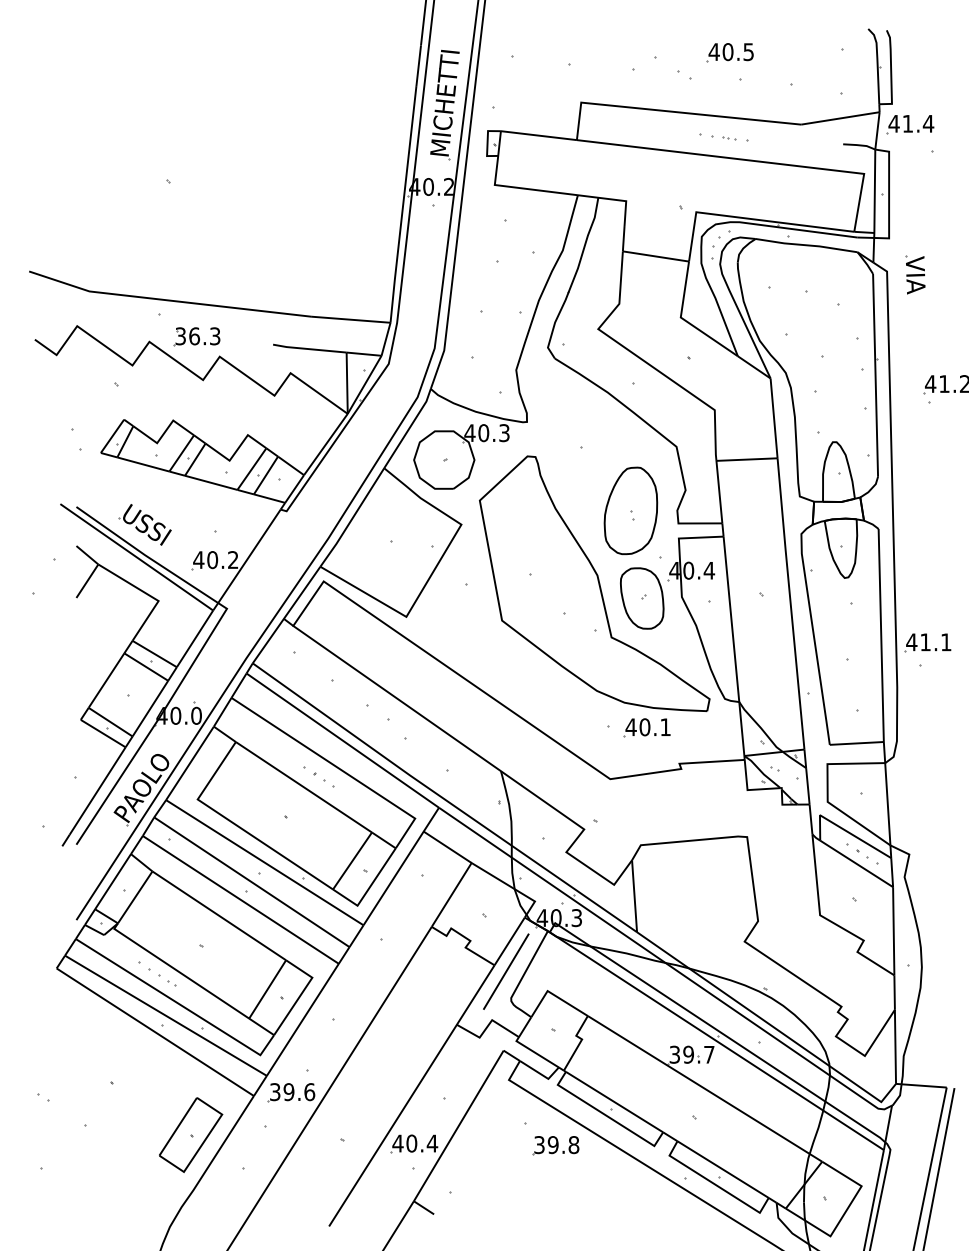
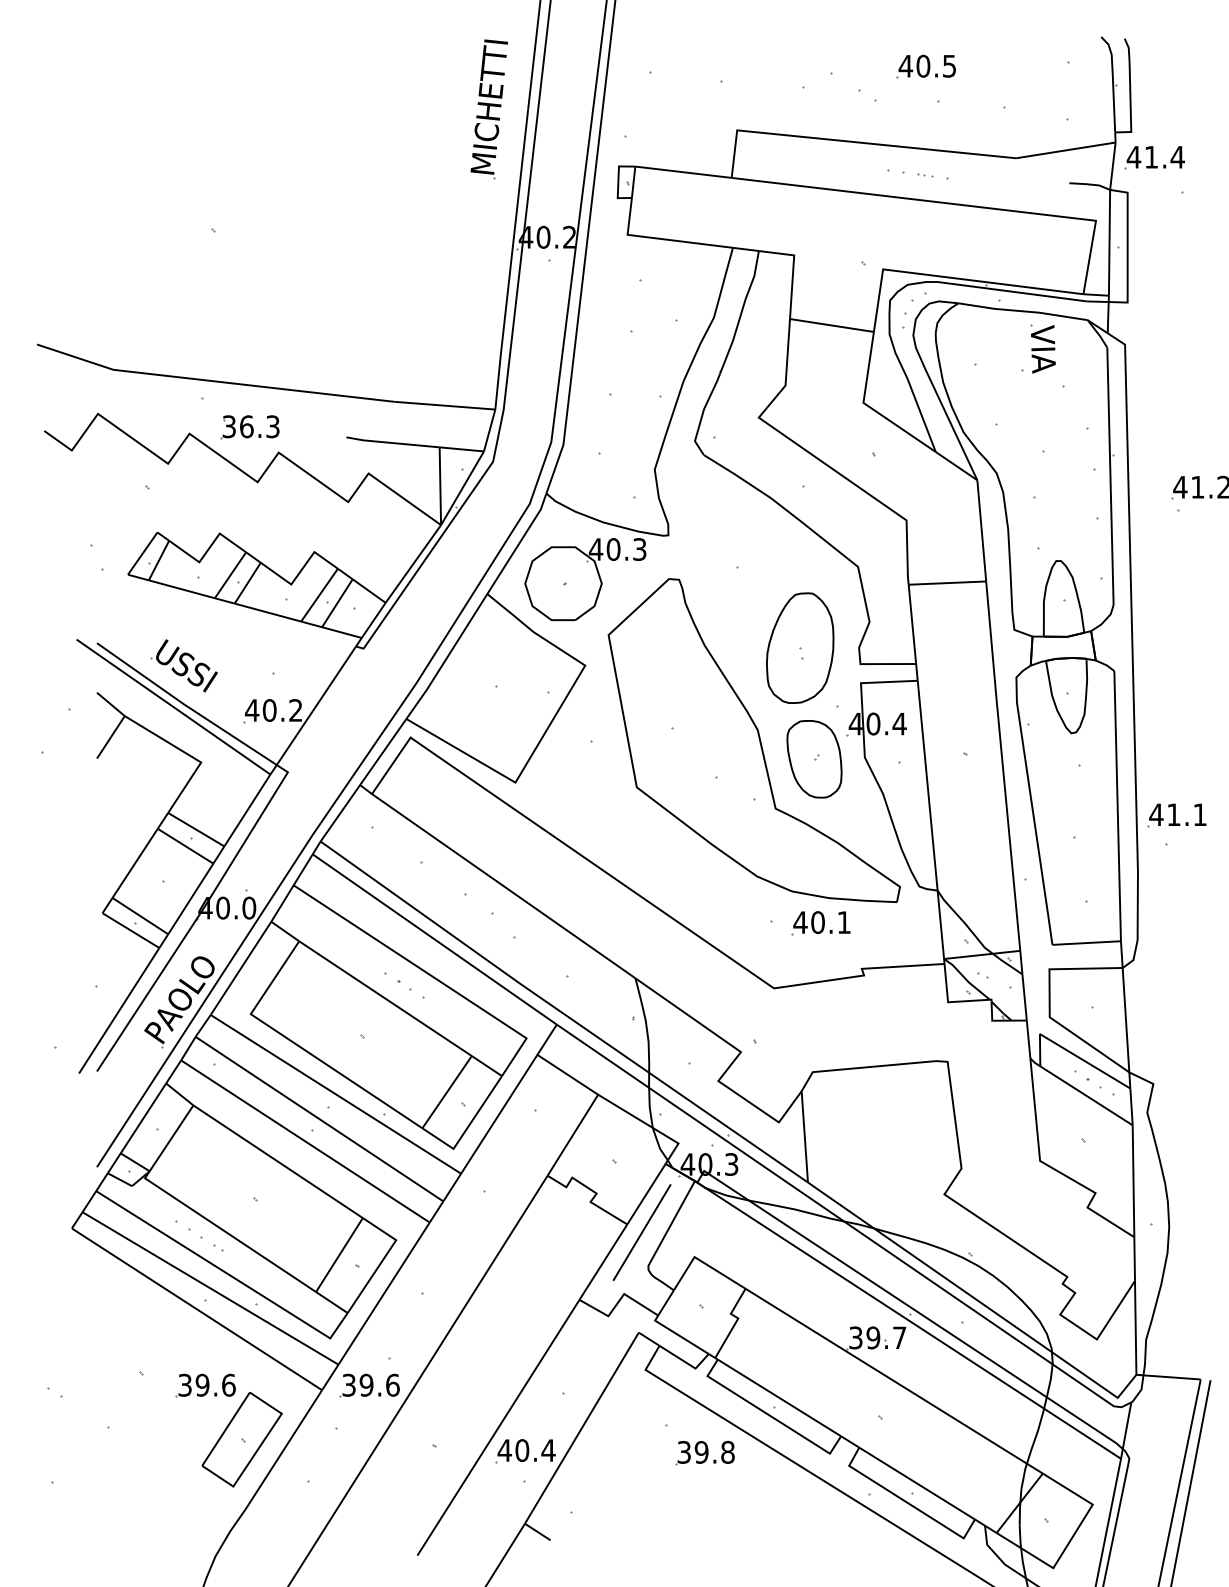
part: (444, 105) -> (488, 109), moved
part: (915, 274) -> (1042, 348), moved
part: (162, 1092) -> (205, 1385), added

